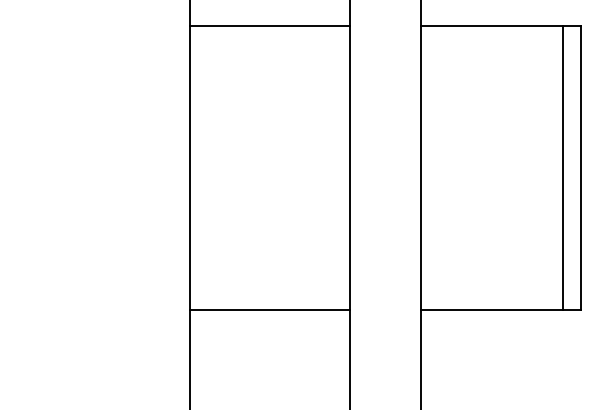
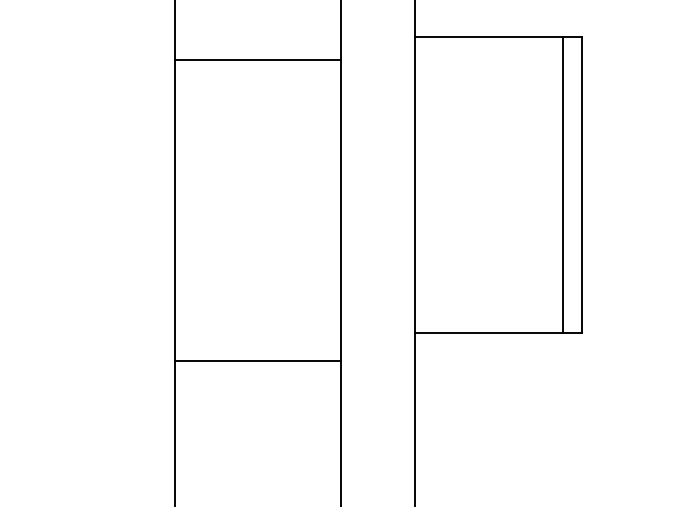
line: (269, 25) -> (257, 59), moved
line: (269, 309) -> (257, 360), moved

